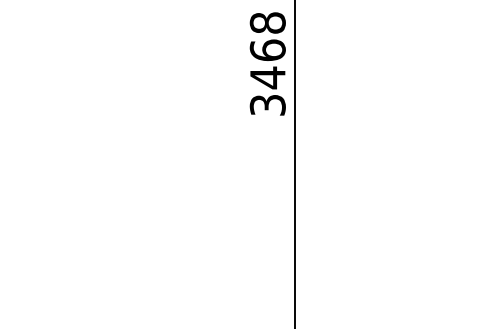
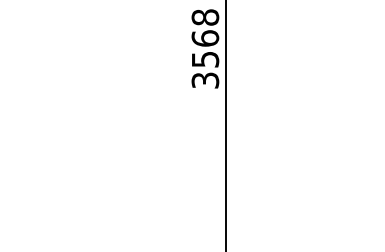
text: (267, 77) -> (205, 59), 3468 -> 3568

